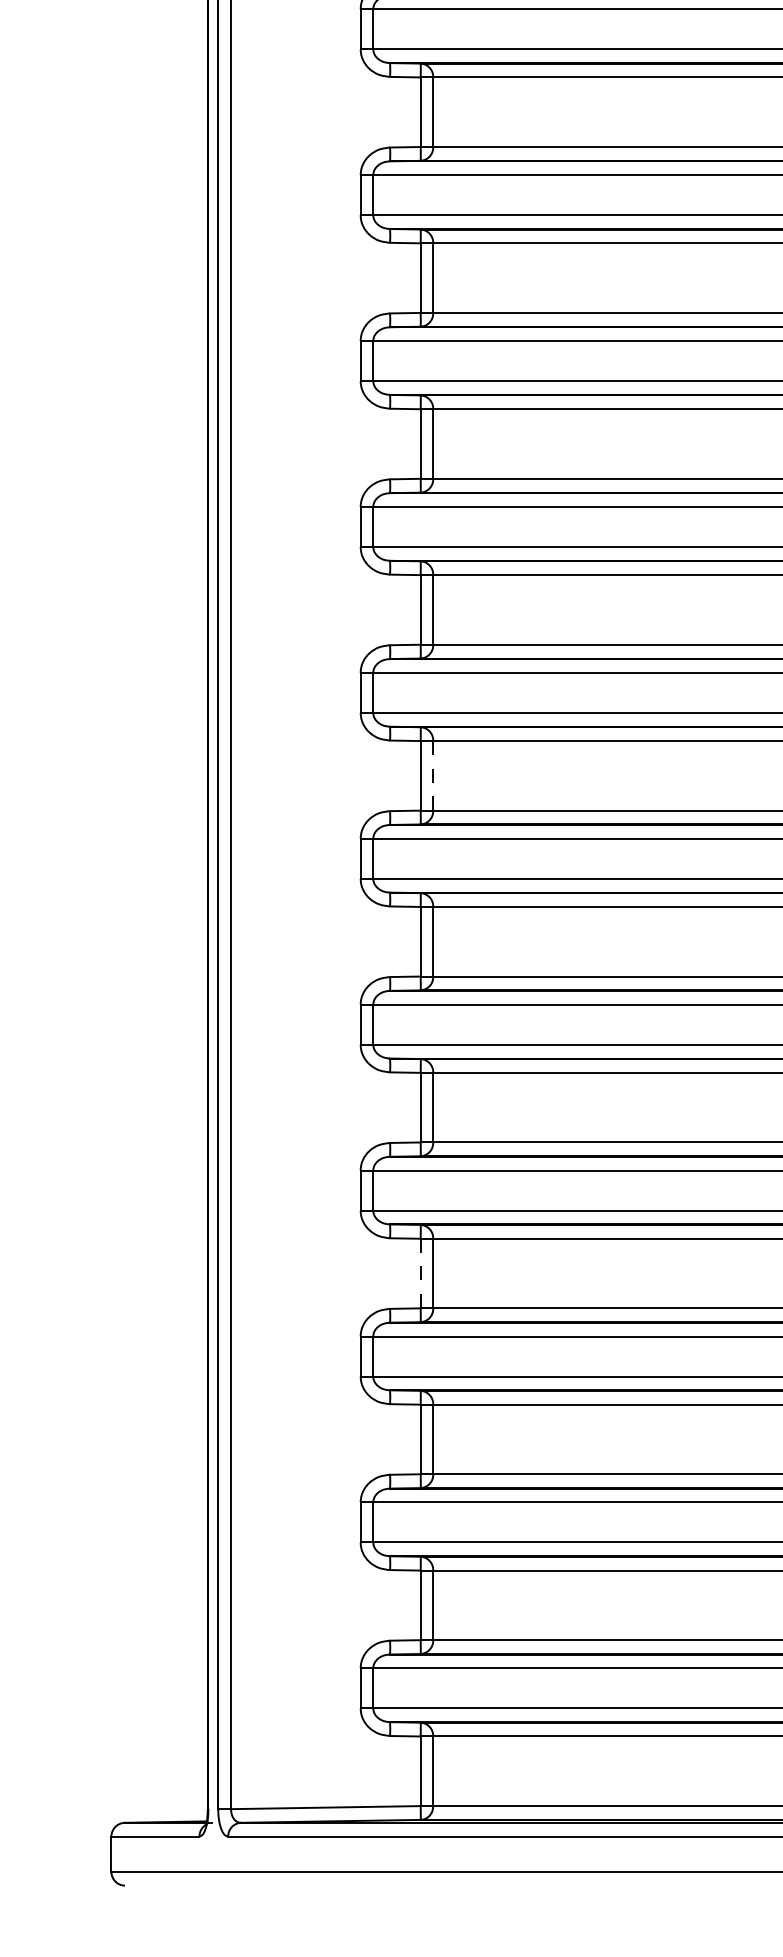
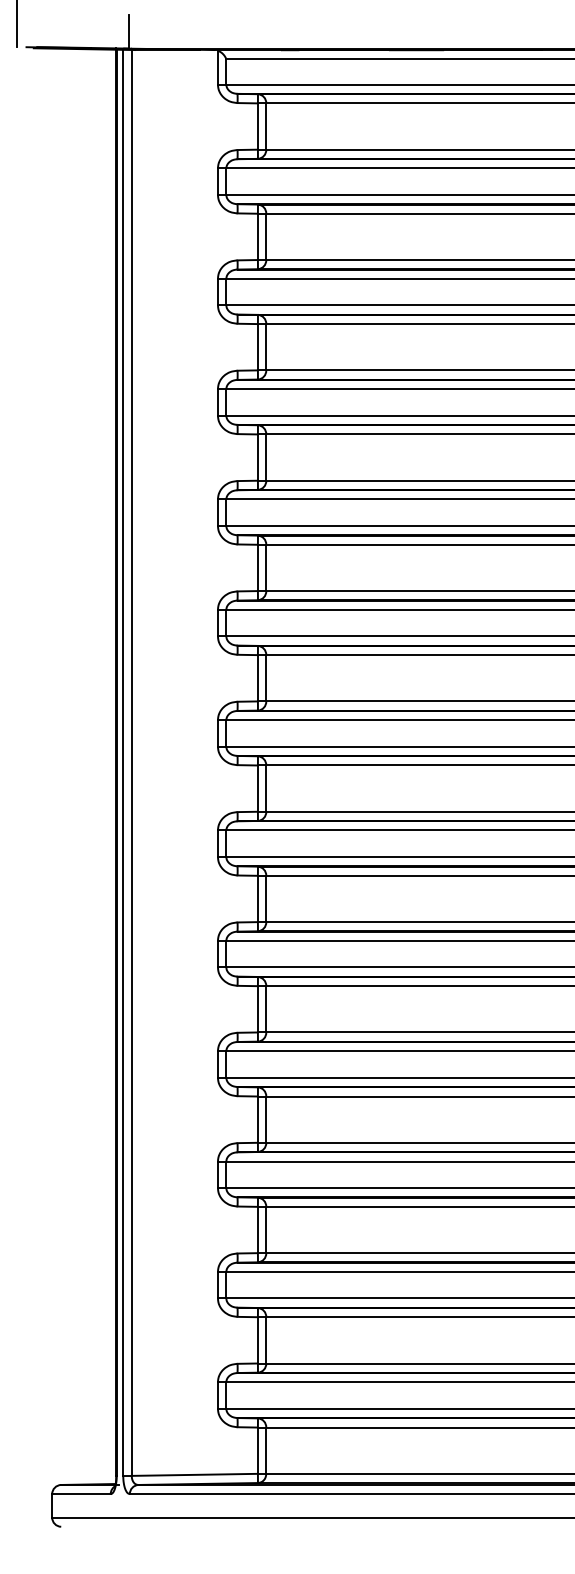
line: (433, 777) -> (266, 789), dashed -> solid
line: (420, 1274) -> (257, 1120), dashed -> solid

